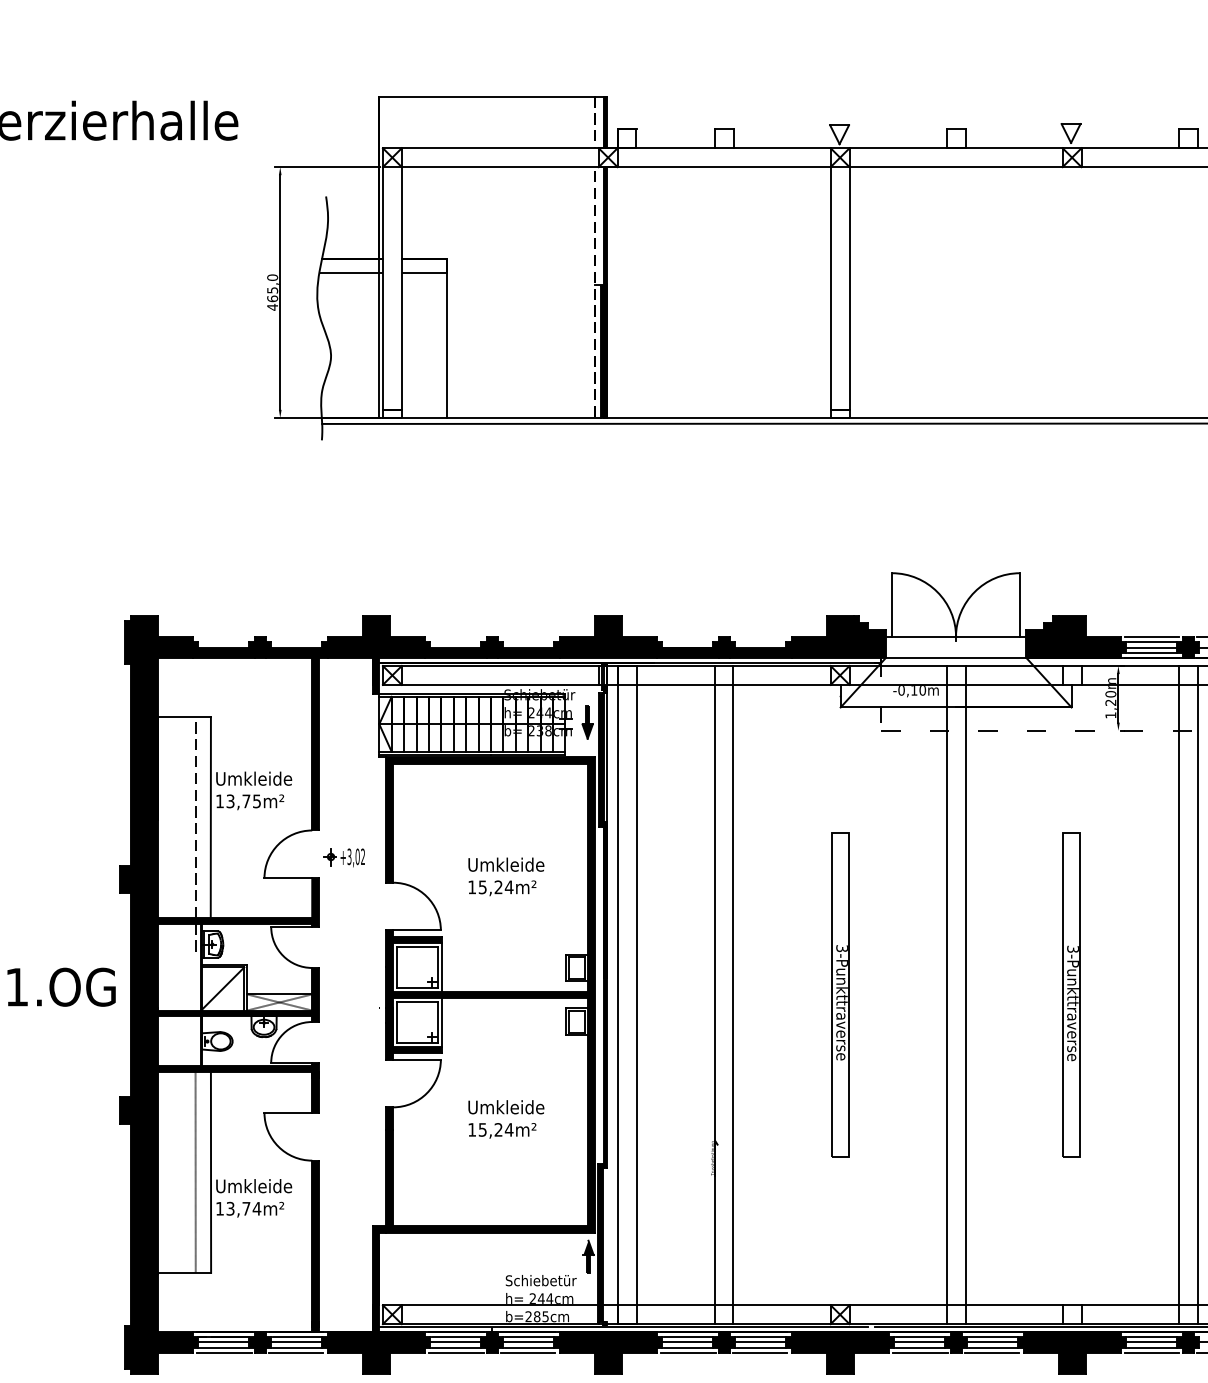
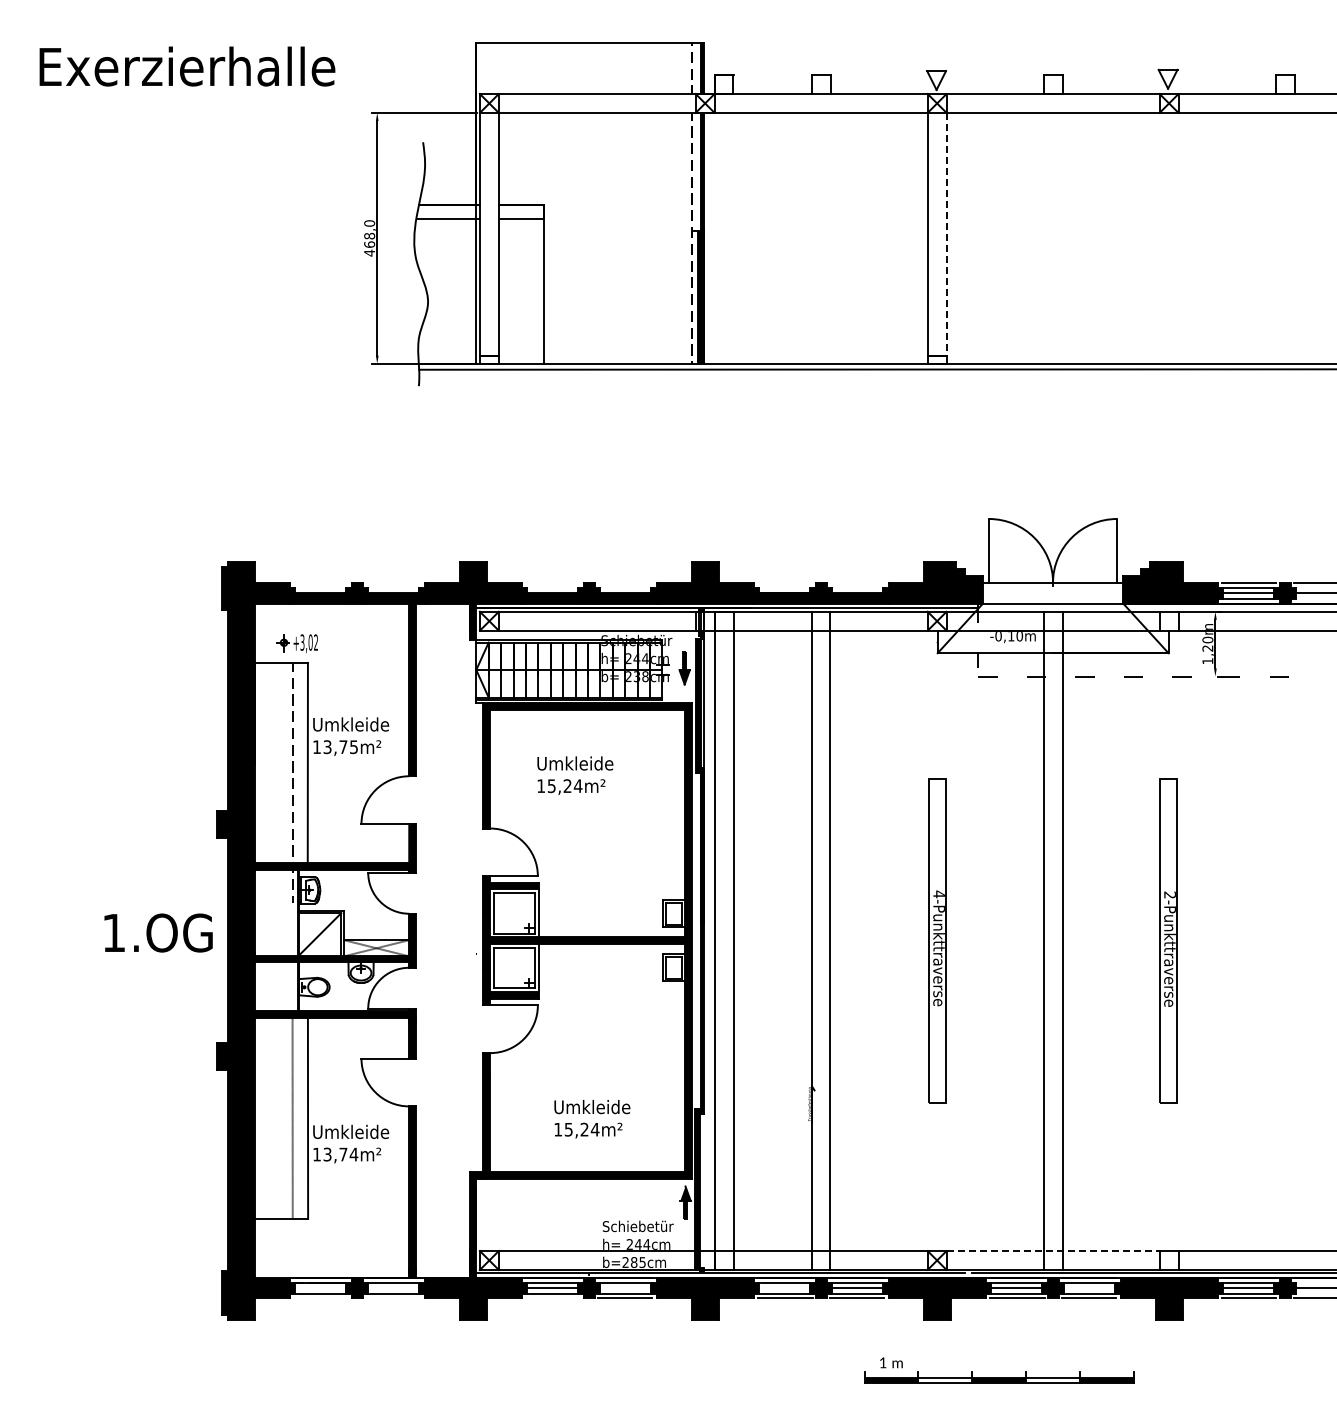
line: (849, 288) -> (946, 234), solid -> dashed
text: (272, 290) -> (369, 236), 465,0 -> 468,0
part: (343, 857) -> (296, 643), moved
text: (506, 876) -> (575, 775), moved
text: (841, 948) -> (938, 894), 3-Punkttraverse -> 4-Punkttraverse
text: (1072, 948) -> (1169, 894), 3-Punkttraverse -> 2-Punkttraverse
line: (1178, 994) -> (1275, 940), removed
line: (1197, 994) -> (1294, 940), removed
text: (506, 1119) -> (592, 1119), moved
line: (956, 1305) -> (1053, 1251), solid -> dashed
line: (223, 1342) -> (320, 1288), removed
line: (296, 1342) -> (393, 1288), removed
line: (528, 1342) -> (625, 1288), removed
line: (687, 1342) -> (784, 1288), removed
line: (992, 1342) -> (1089, 1288), removed
line: (224, 1352) -> (321, 1298), removed
line: (295, 1352) -> (392, 1298), removed
line: (456, 1352) -> (553, 1298), removed

